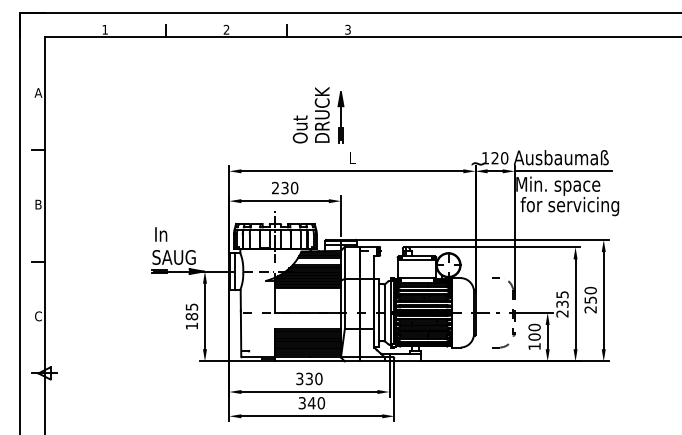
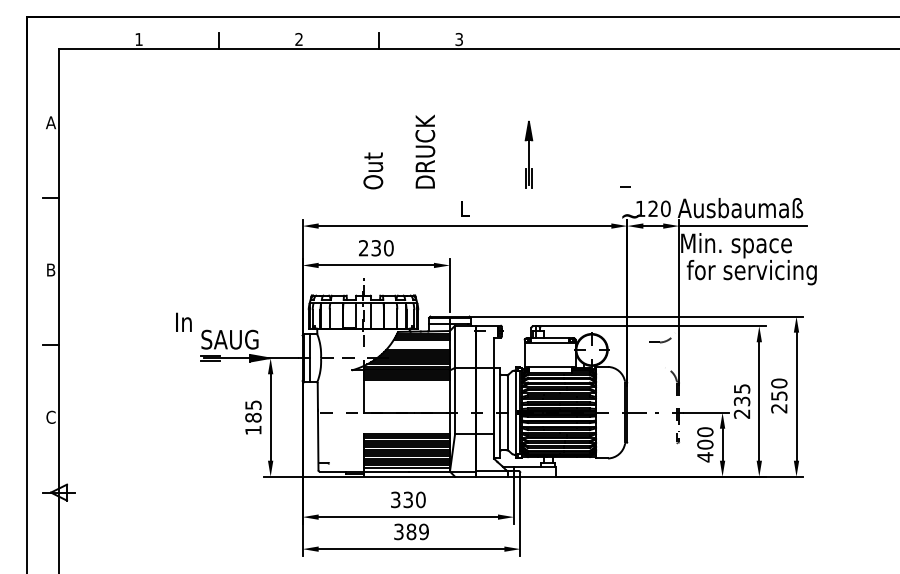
part: (340, 117) -> (528, 154), moved
text: (300, 129) -> (373, 170), moved
text: (160, 233) -> (183, 321), moved
line: (496, 277) -> (625, 186), moved
part: (500, 346) -> (660, 340), moved
text: (534, 346) -> (705, 457), 100 -> 400
text: (316, 402) -> (417, 531), 340 -> 389

